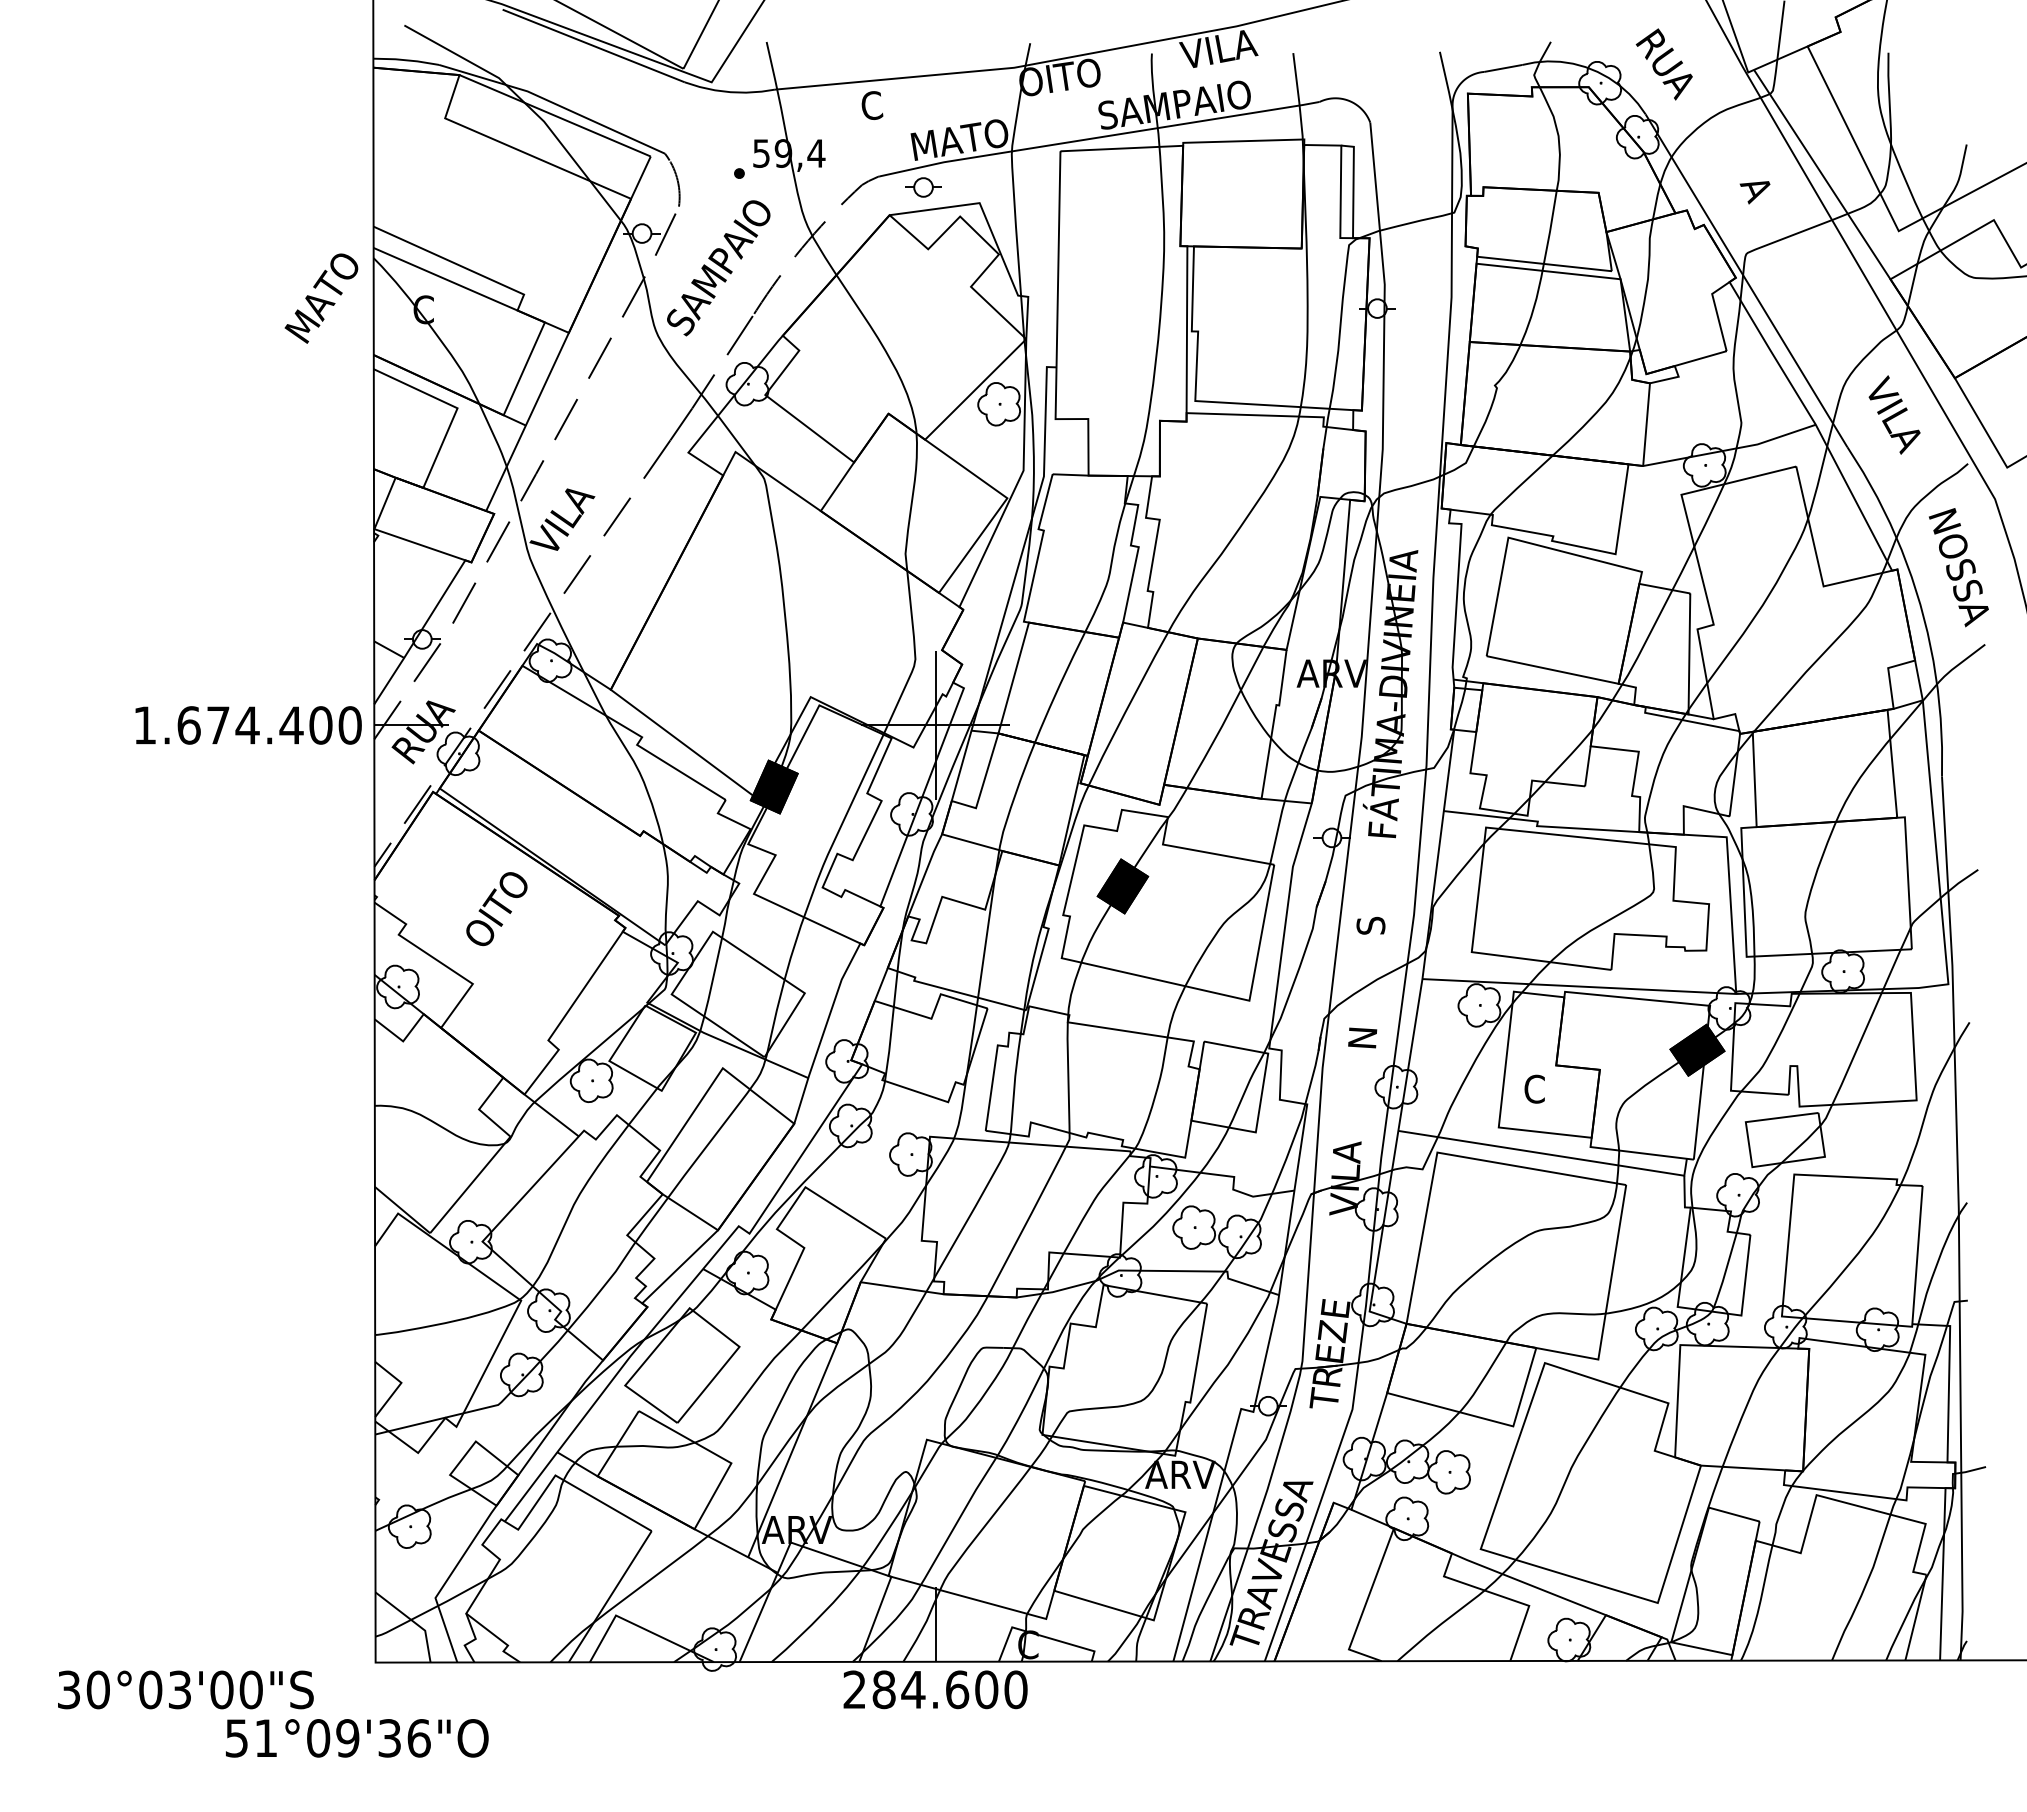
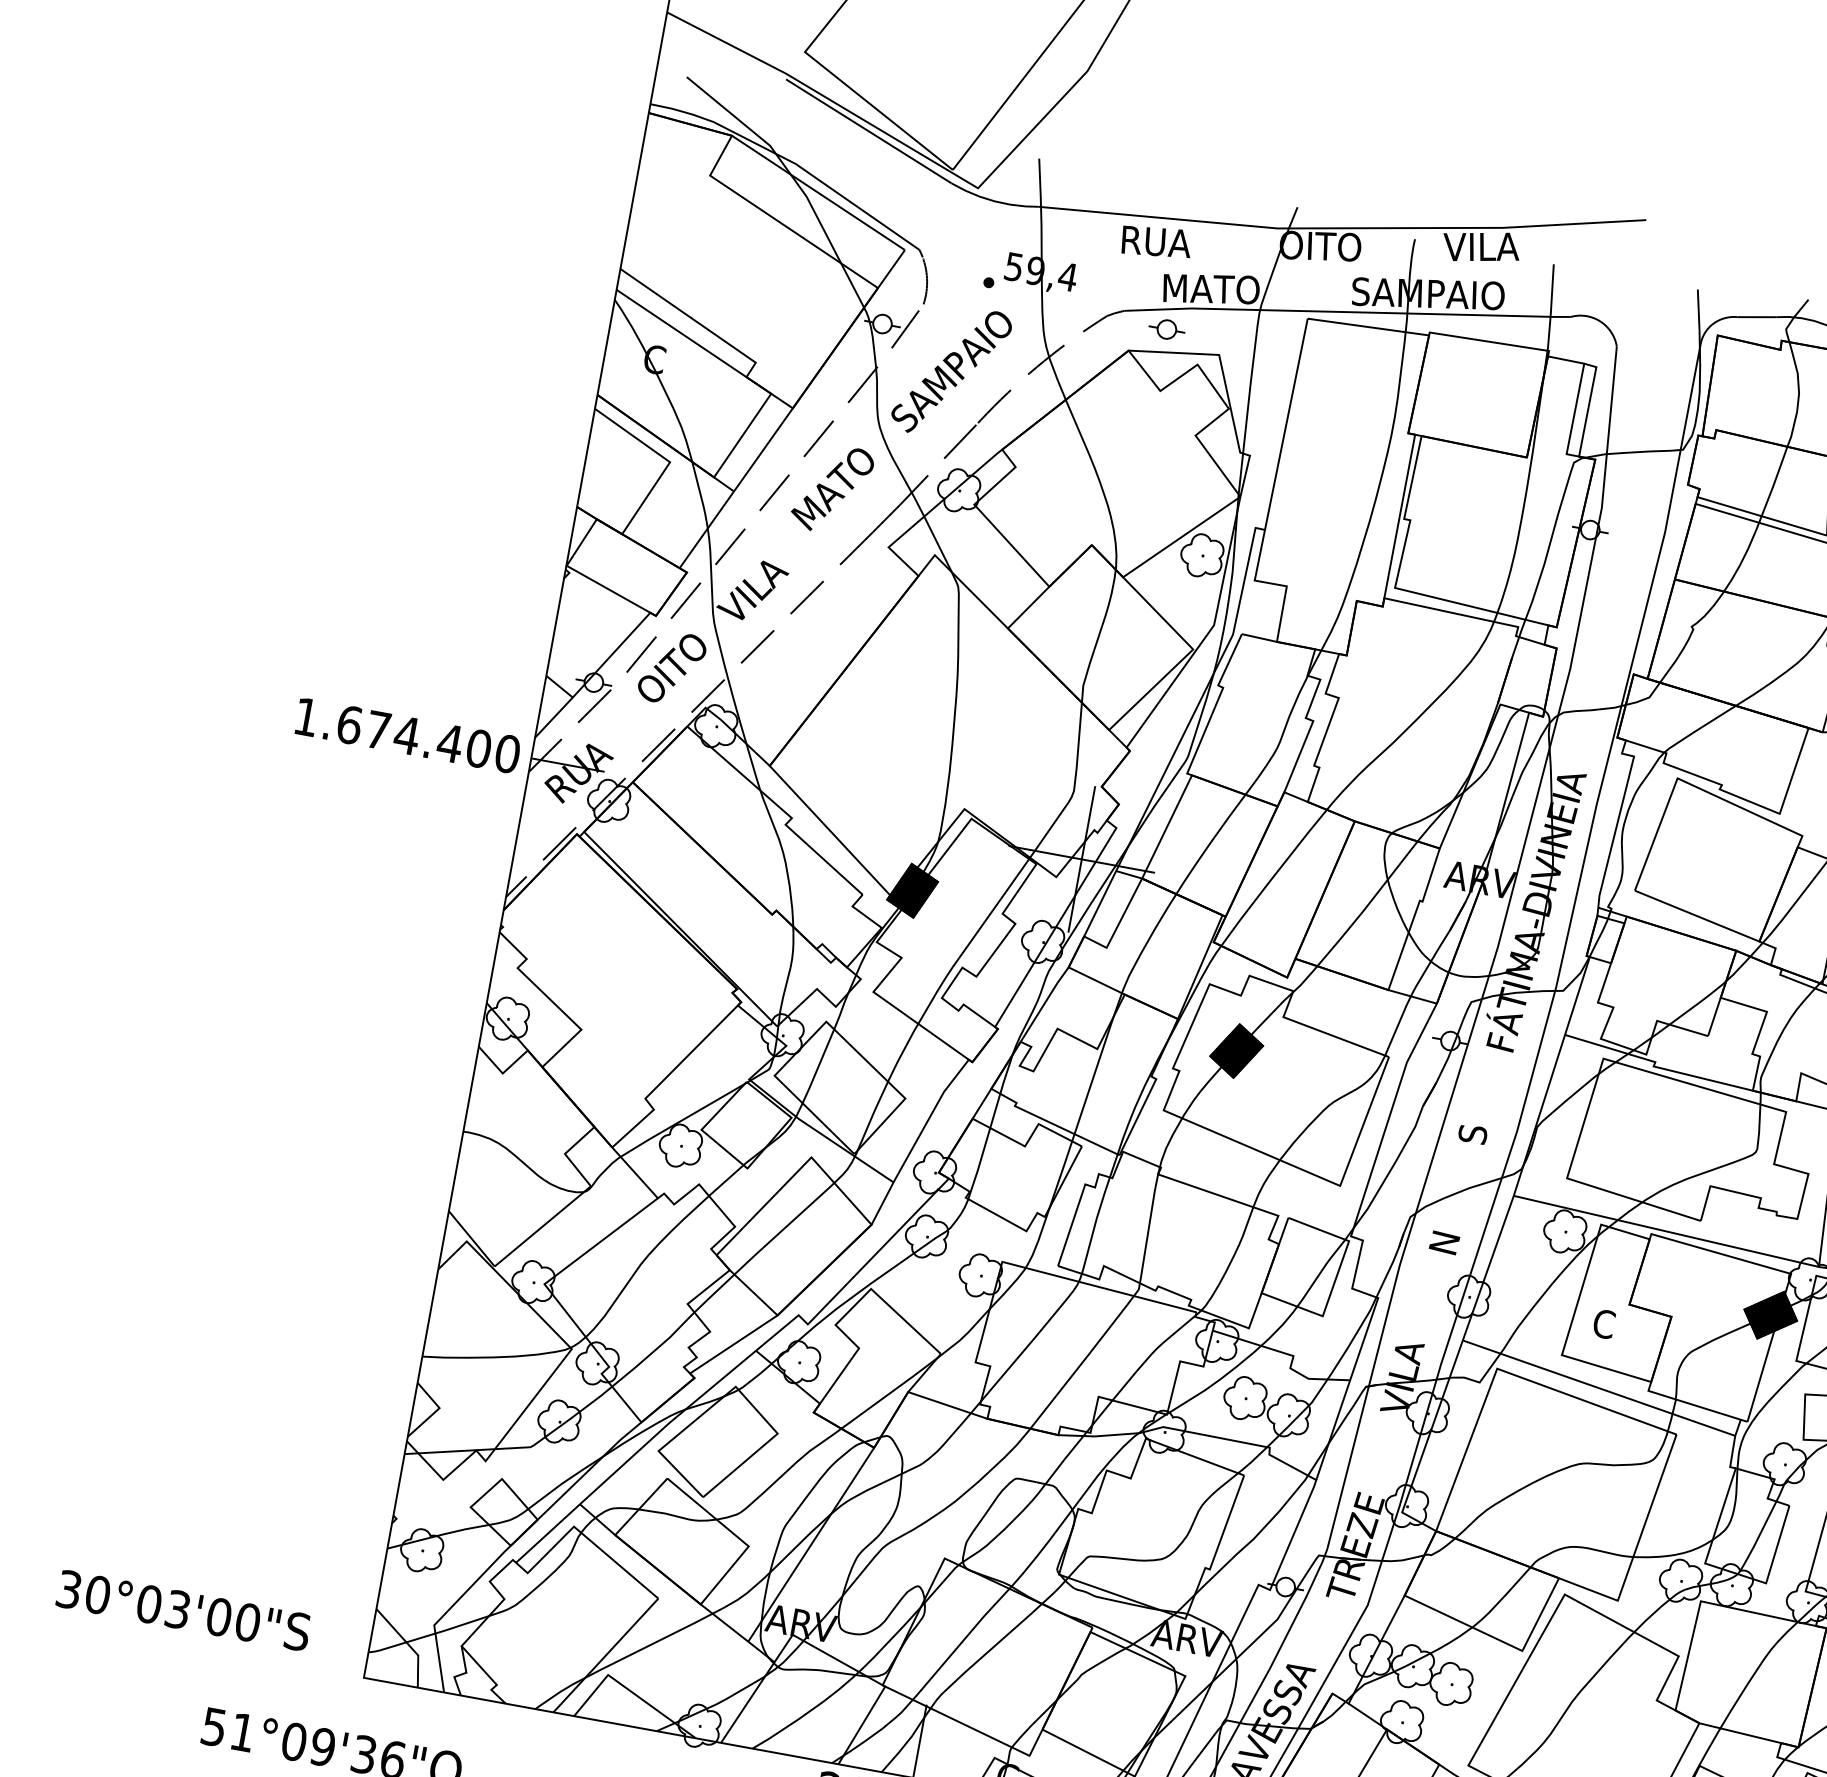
text: (897, 103) -> (1156, 242), C -> RUA
text: (321, 298) -> (832, 489), moved
text: (496, 909) -> (671, 668), moved
text: (185, 1689) -> (183, 1610), moved

